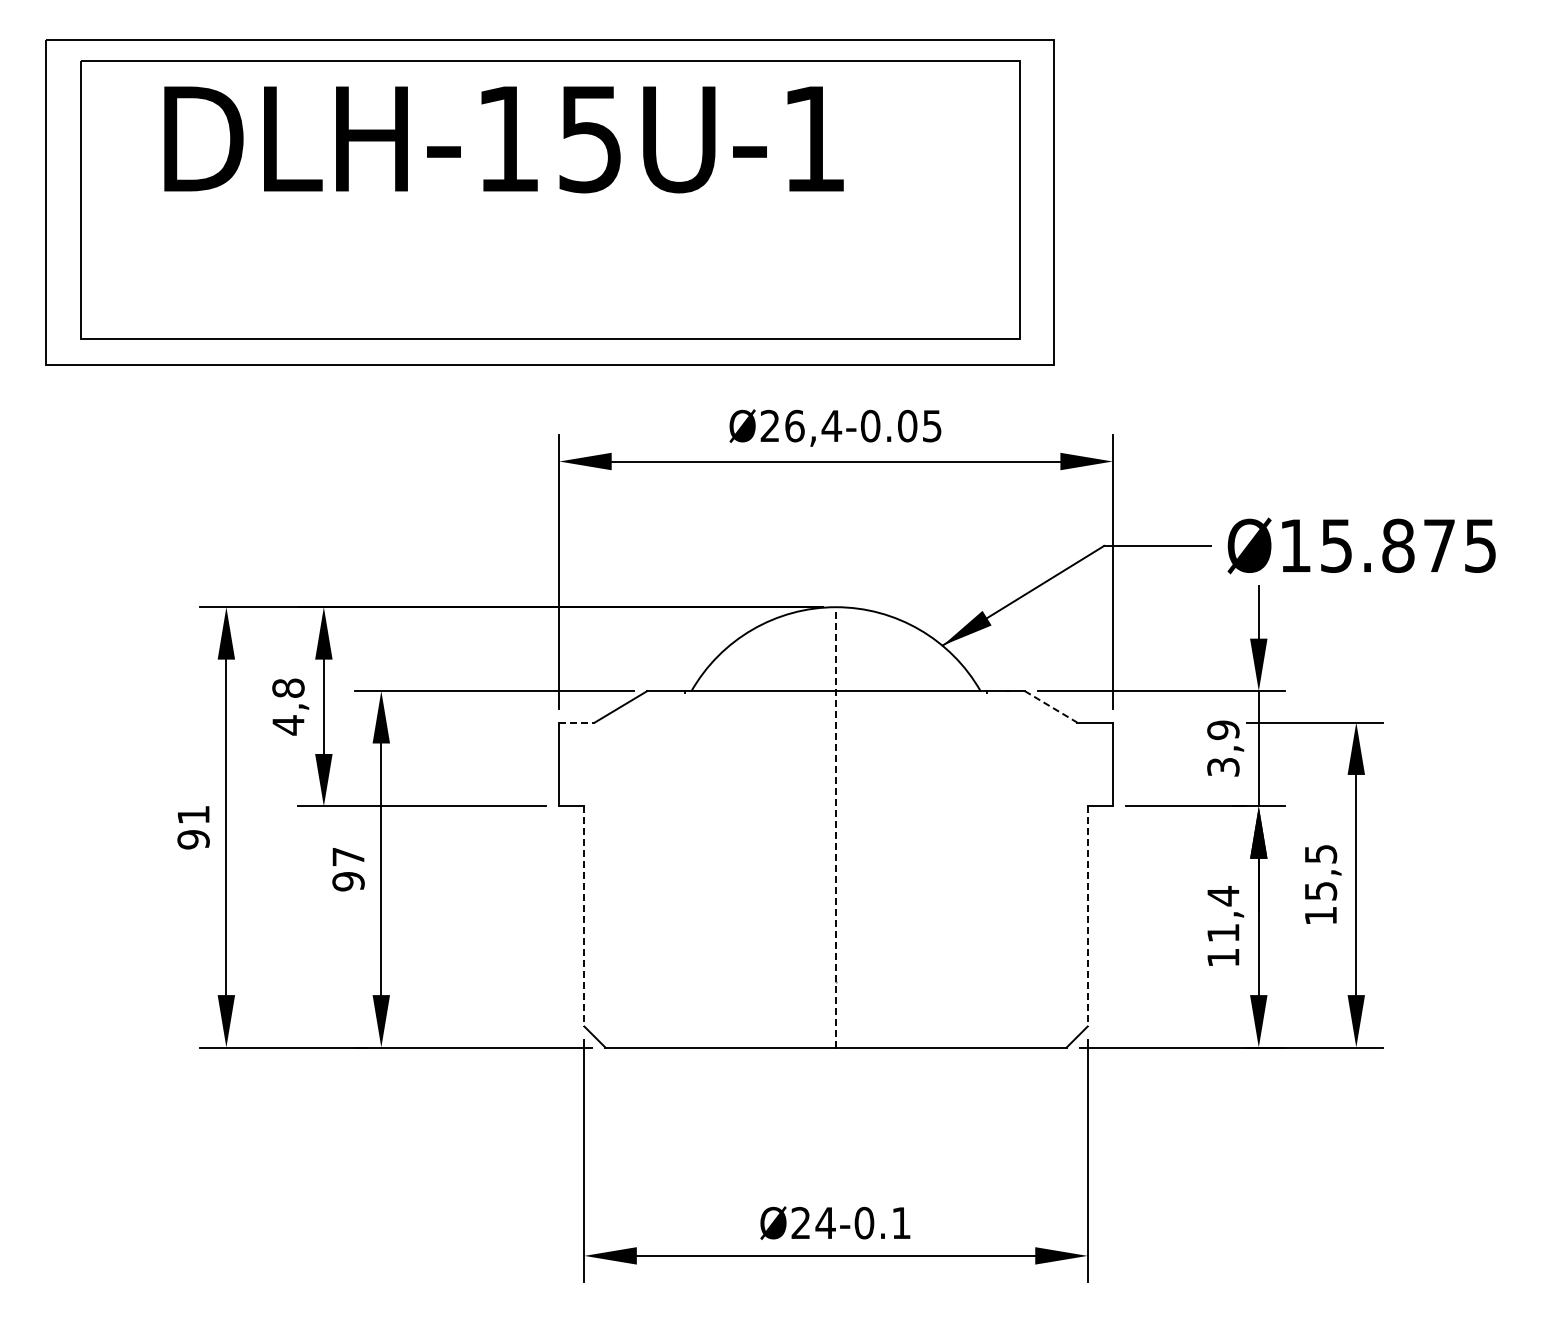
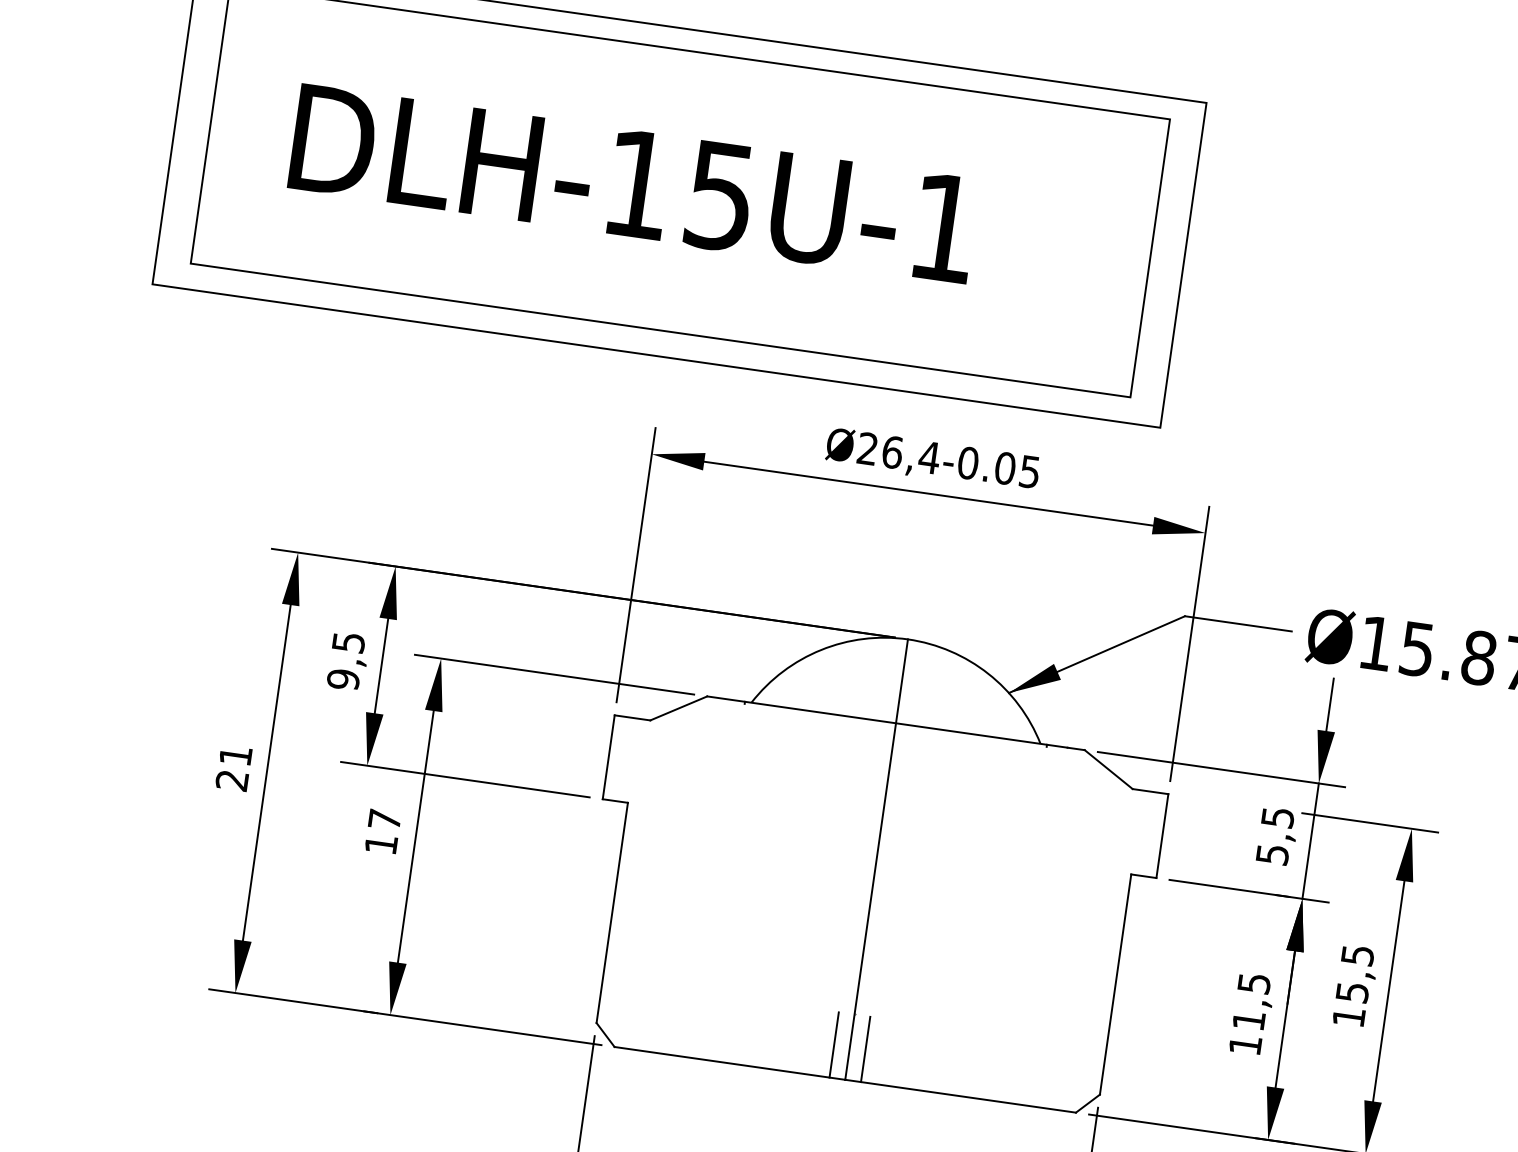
text: (503, 139) -> (633, 184), moved
text: (288, 706) -> (346, 660), 4,8 -> 9,5
line: (1050, 706) -> (1108, 769), dashed -> solid
line: (577, 722) -> (632, 717), dashed -> solid
text: (1223, 748) -> (1275, 835), 3,9 -> 5,5
line: (836, 826) -> (877, 858), dashed -> solid
text: (193, 839) -> (232, 780), 91 -> 21
text: (348, 881) -> (381, 844), 97 -> 17
text: (1223, 896) -> (1254, 983), 11,4 -> 11,5
line: (584, 916) -> (612, 912), dashed -> solid
line: (1087, 916) -> (1115, 984), dashed -> solid
line: (820, 1014) -> (834, 1044), added
line: (851, 1014) -> (865, 1048), added

